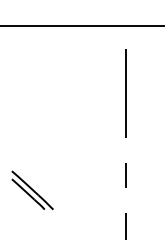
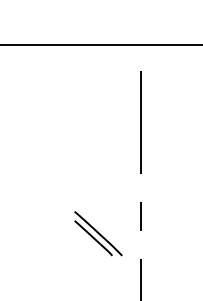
part: (32, 190) -> (98, 233), moved

